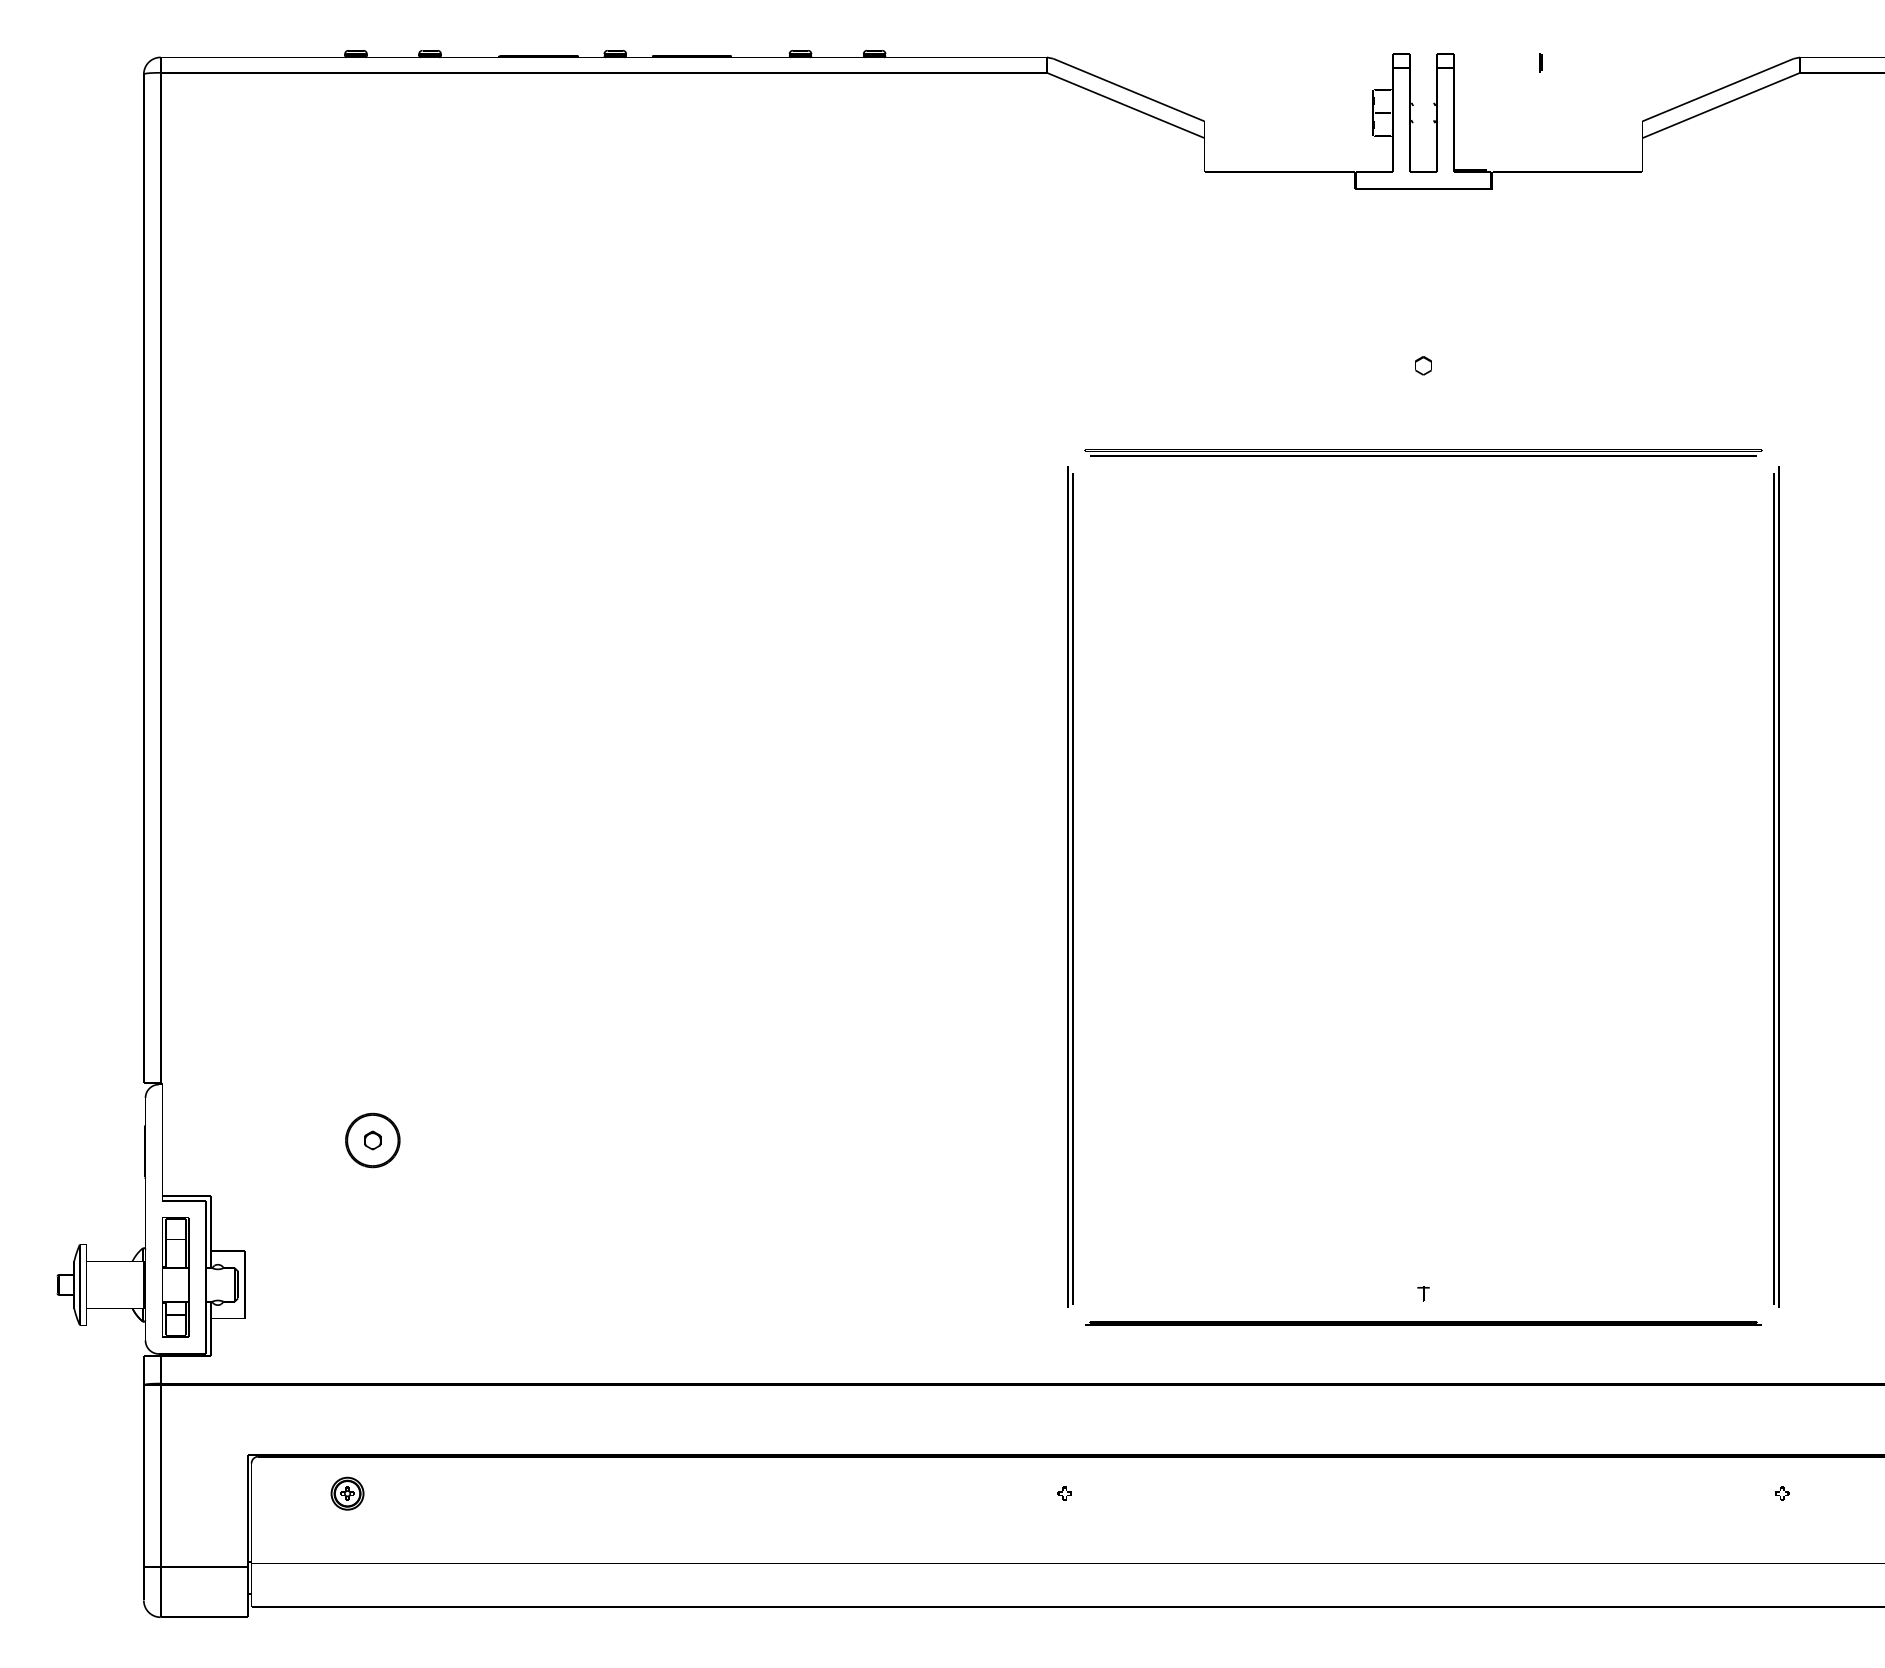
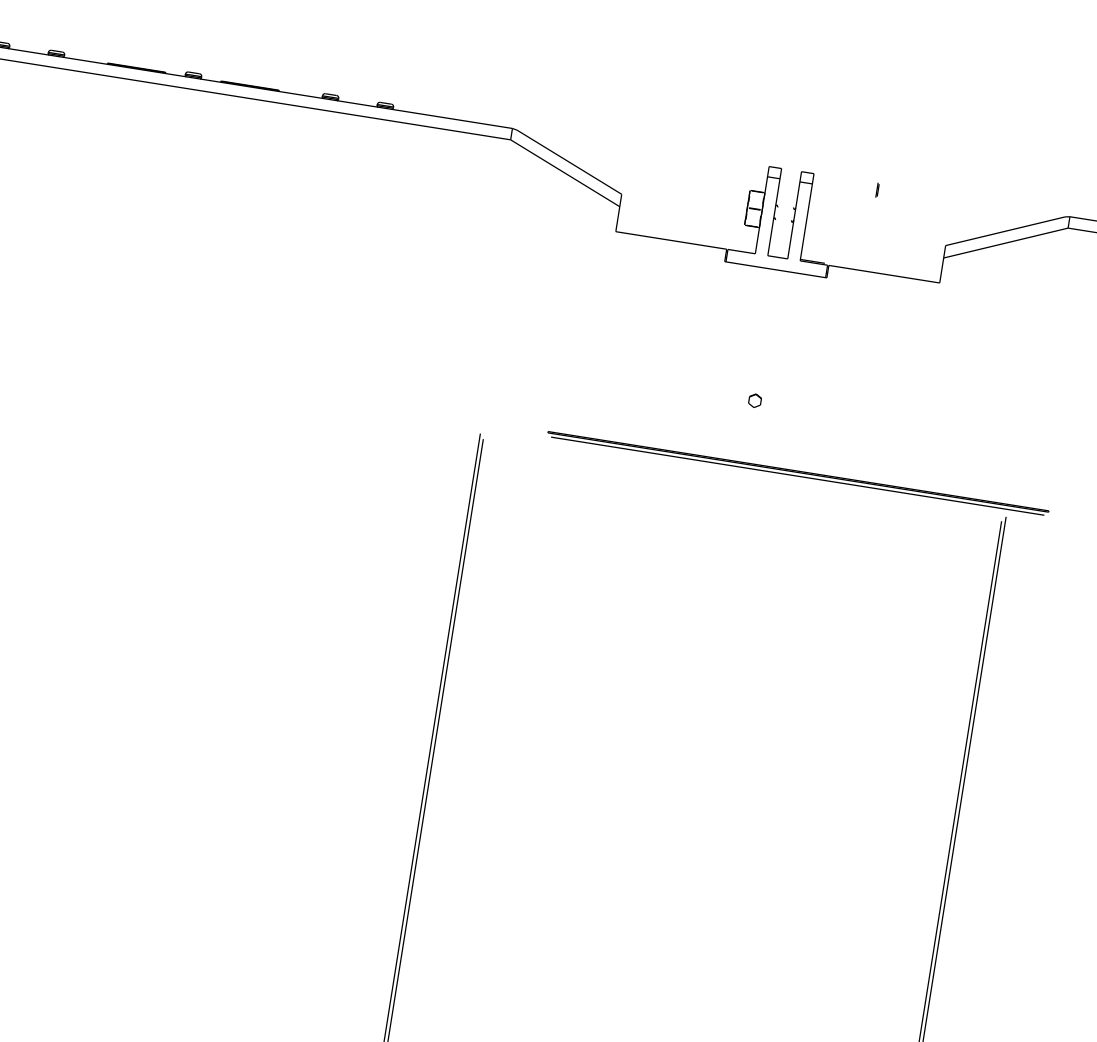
part: (1423, 452) -> (798, 473), moved

